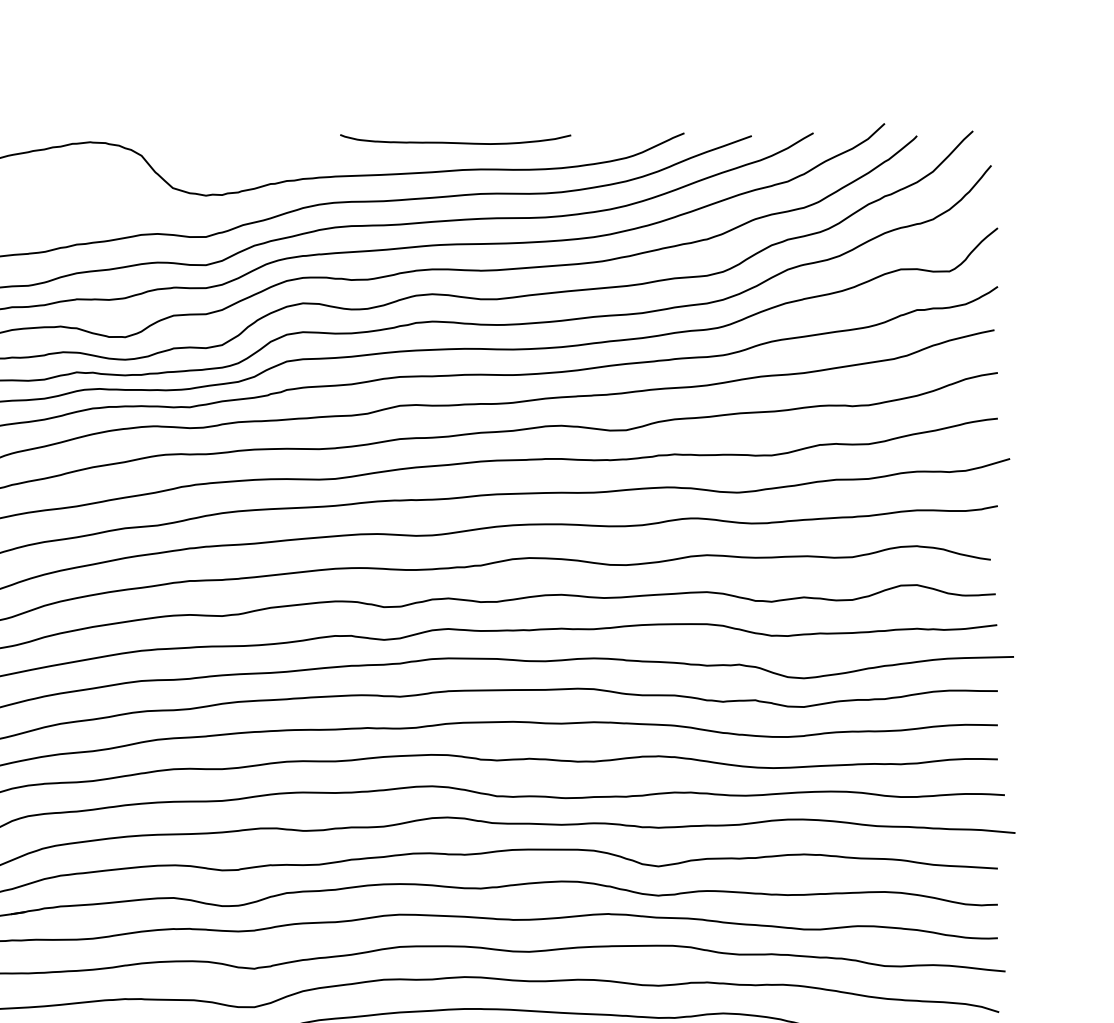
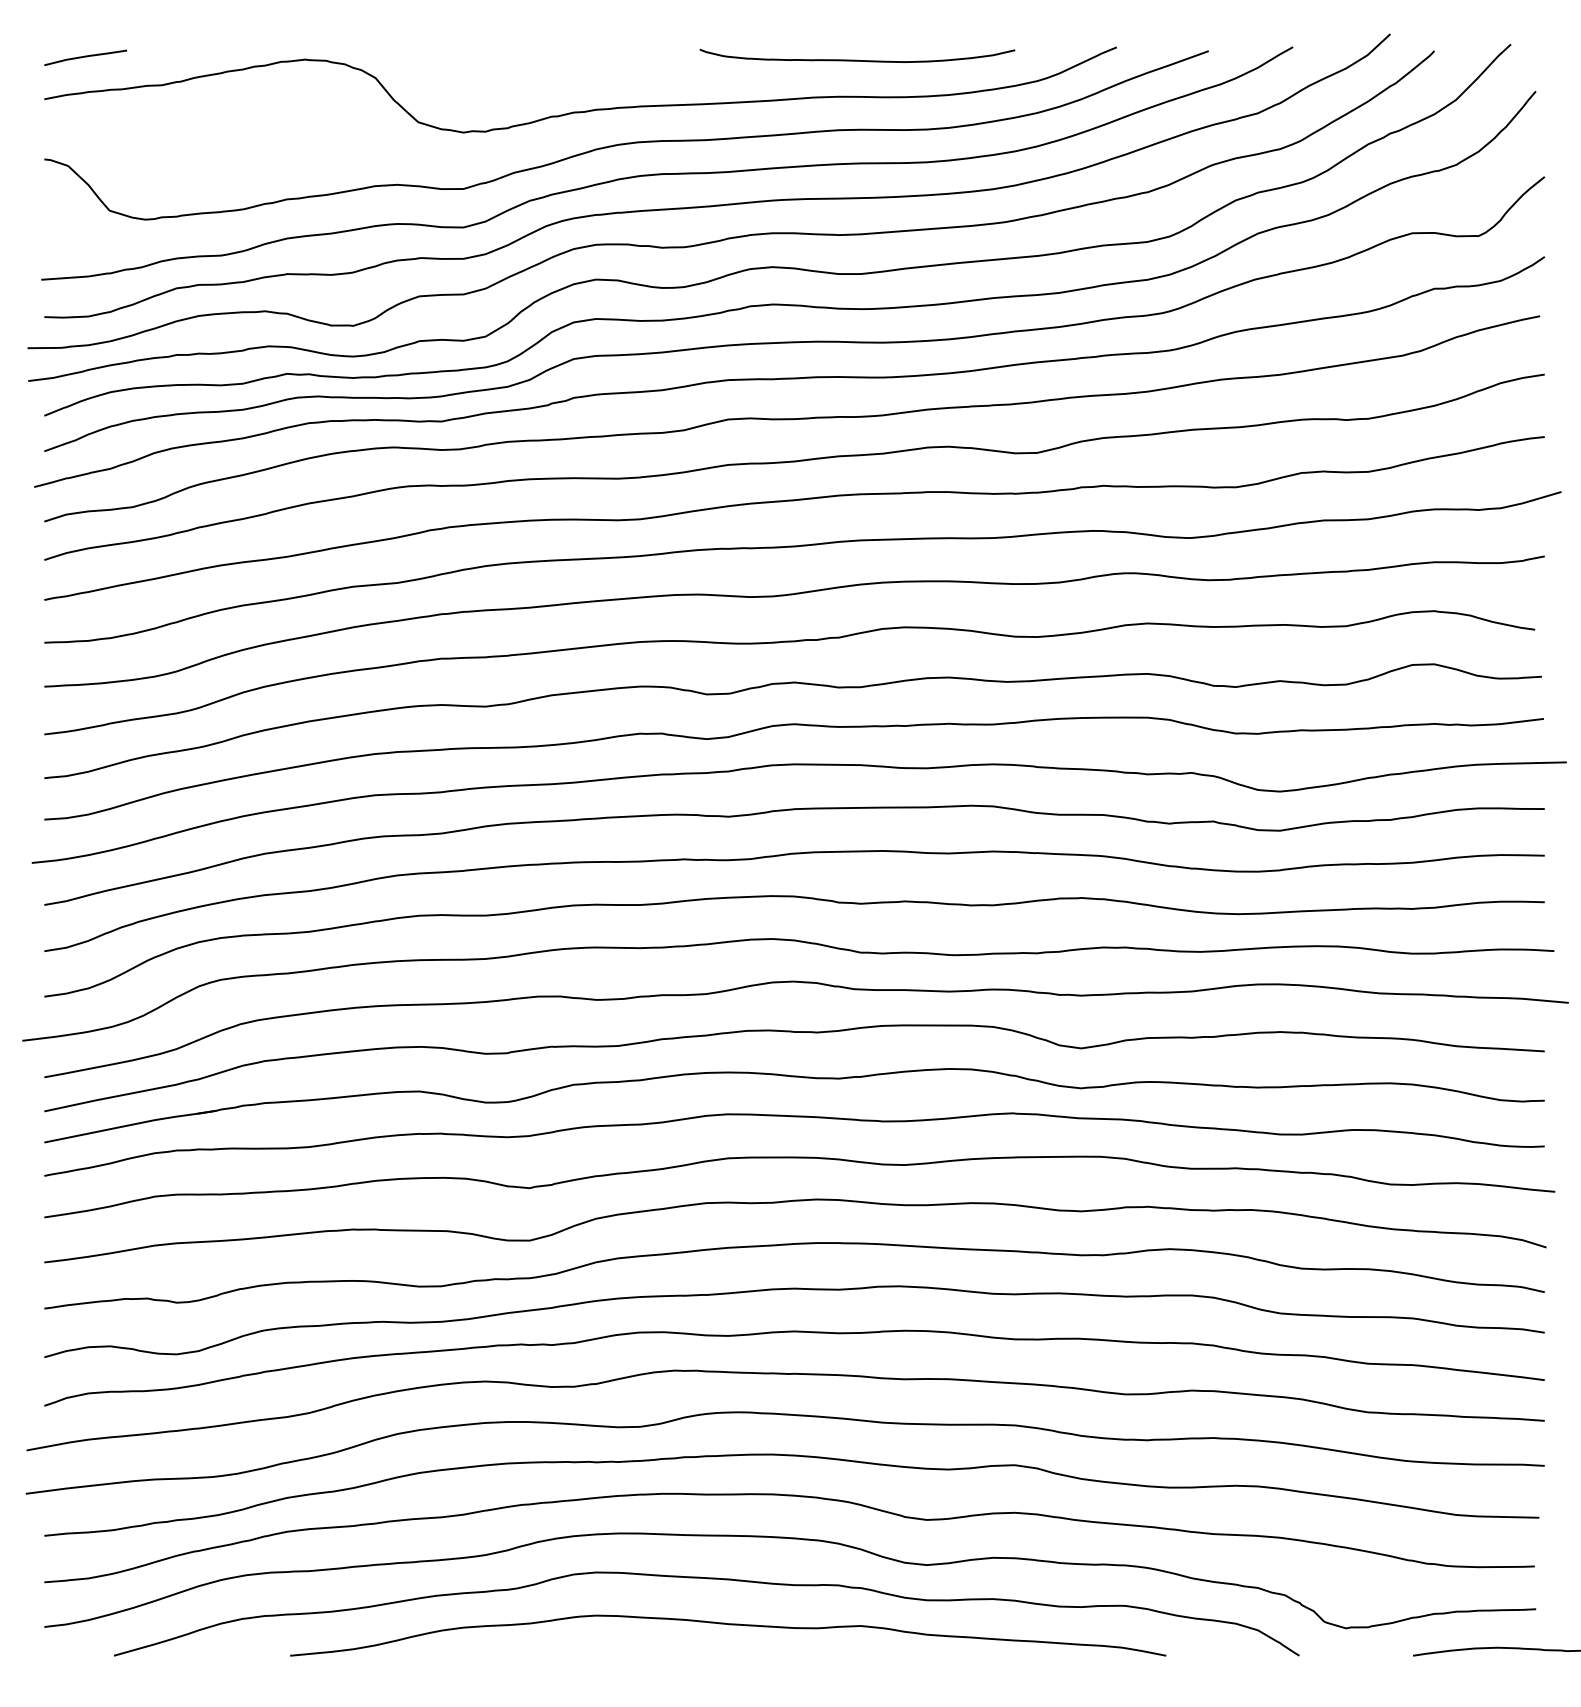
curve: (455, 142) -> (857, 59), moved

